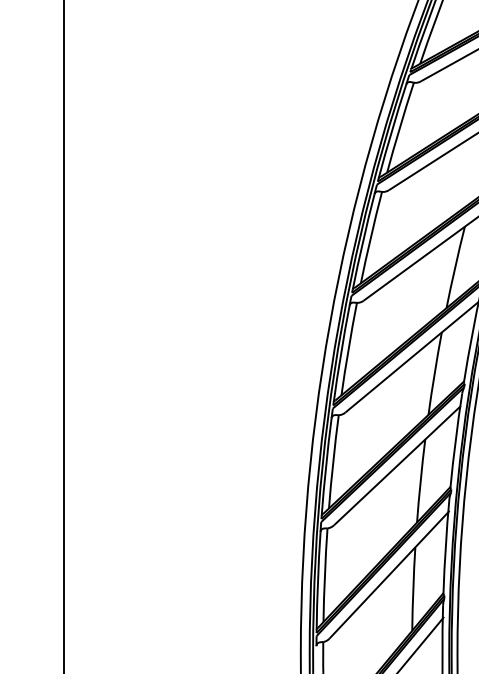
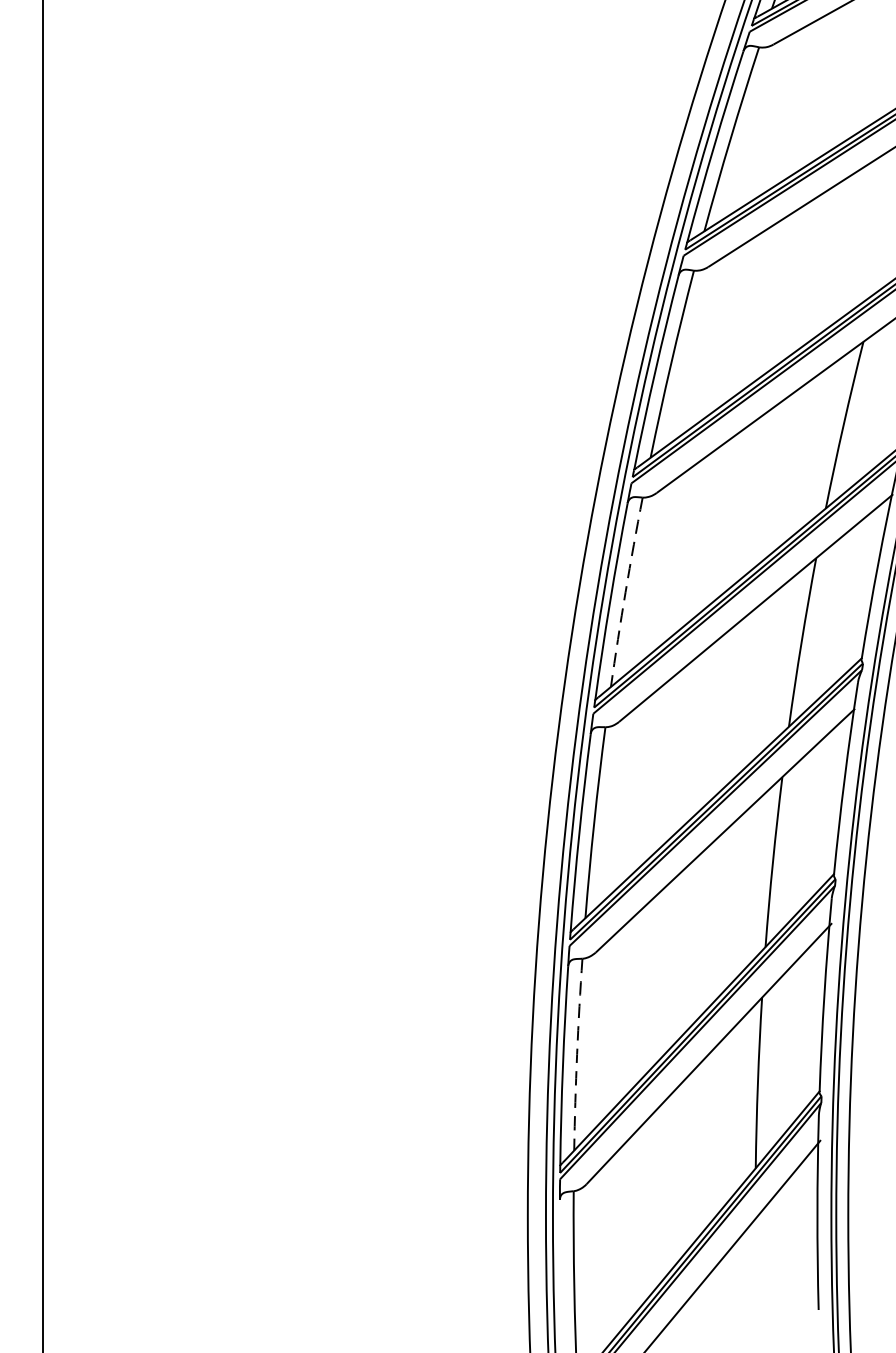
arc: (348, 349) -> (625, 592), solid -> dashed
arc: (324, 575) -> (576, 1055), solid -> dashed

